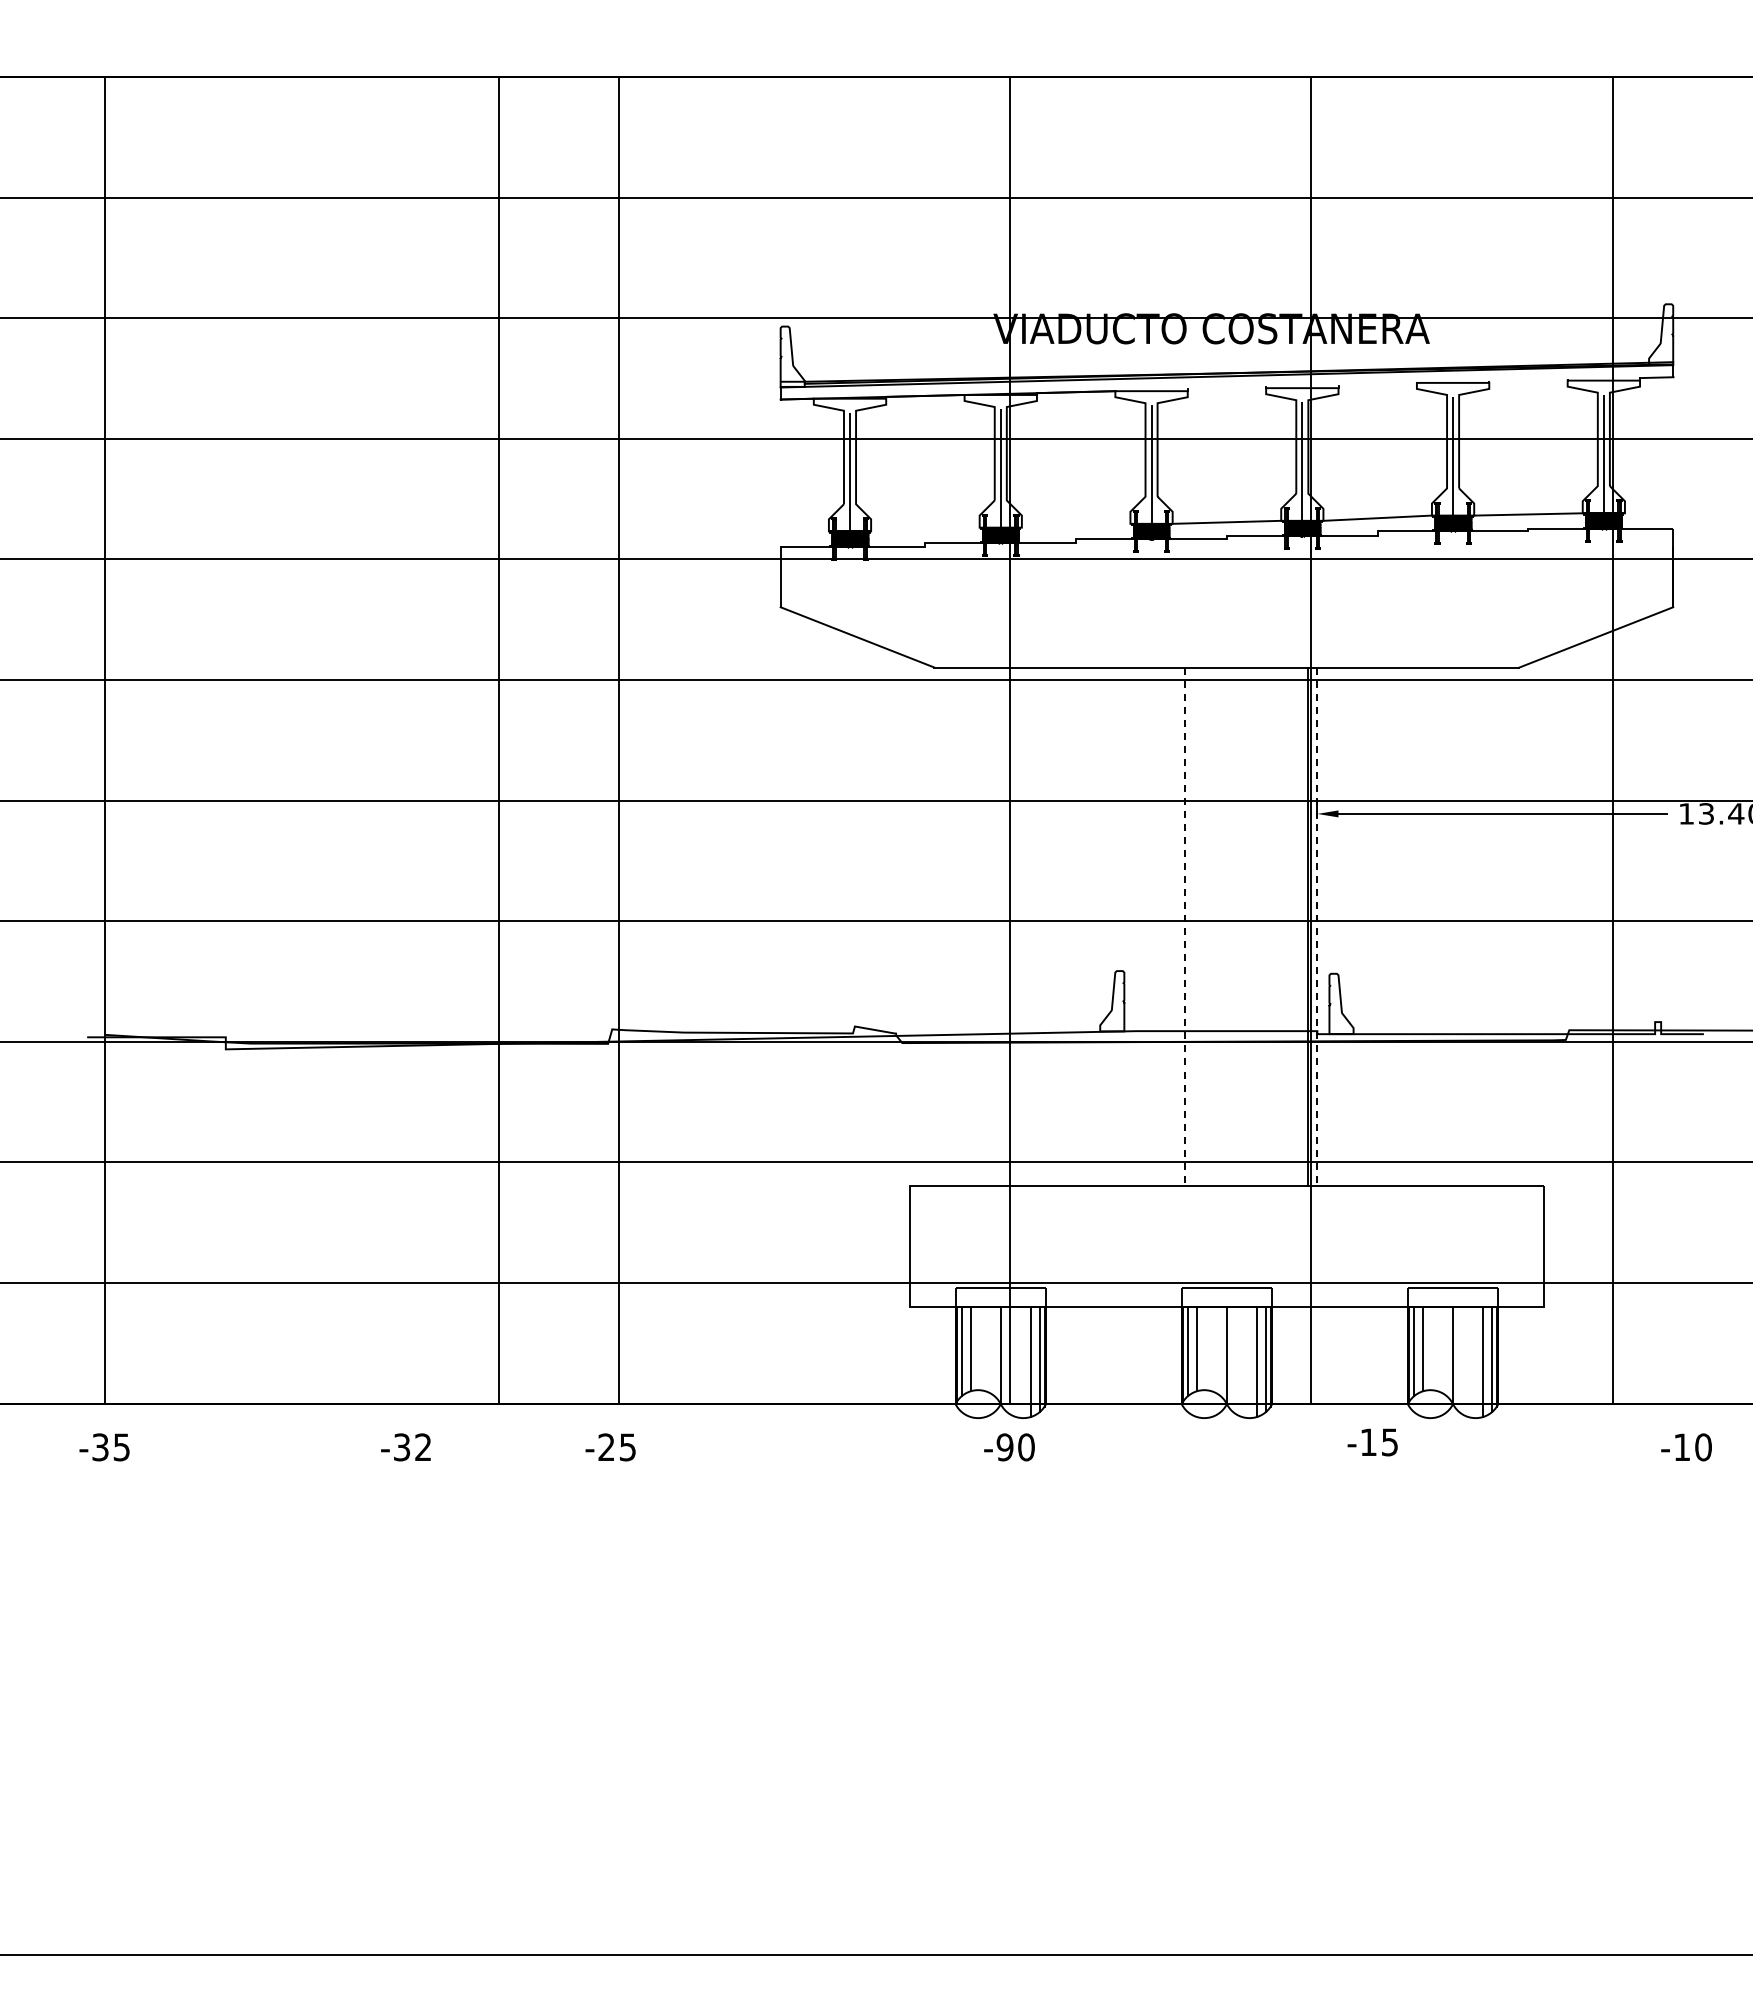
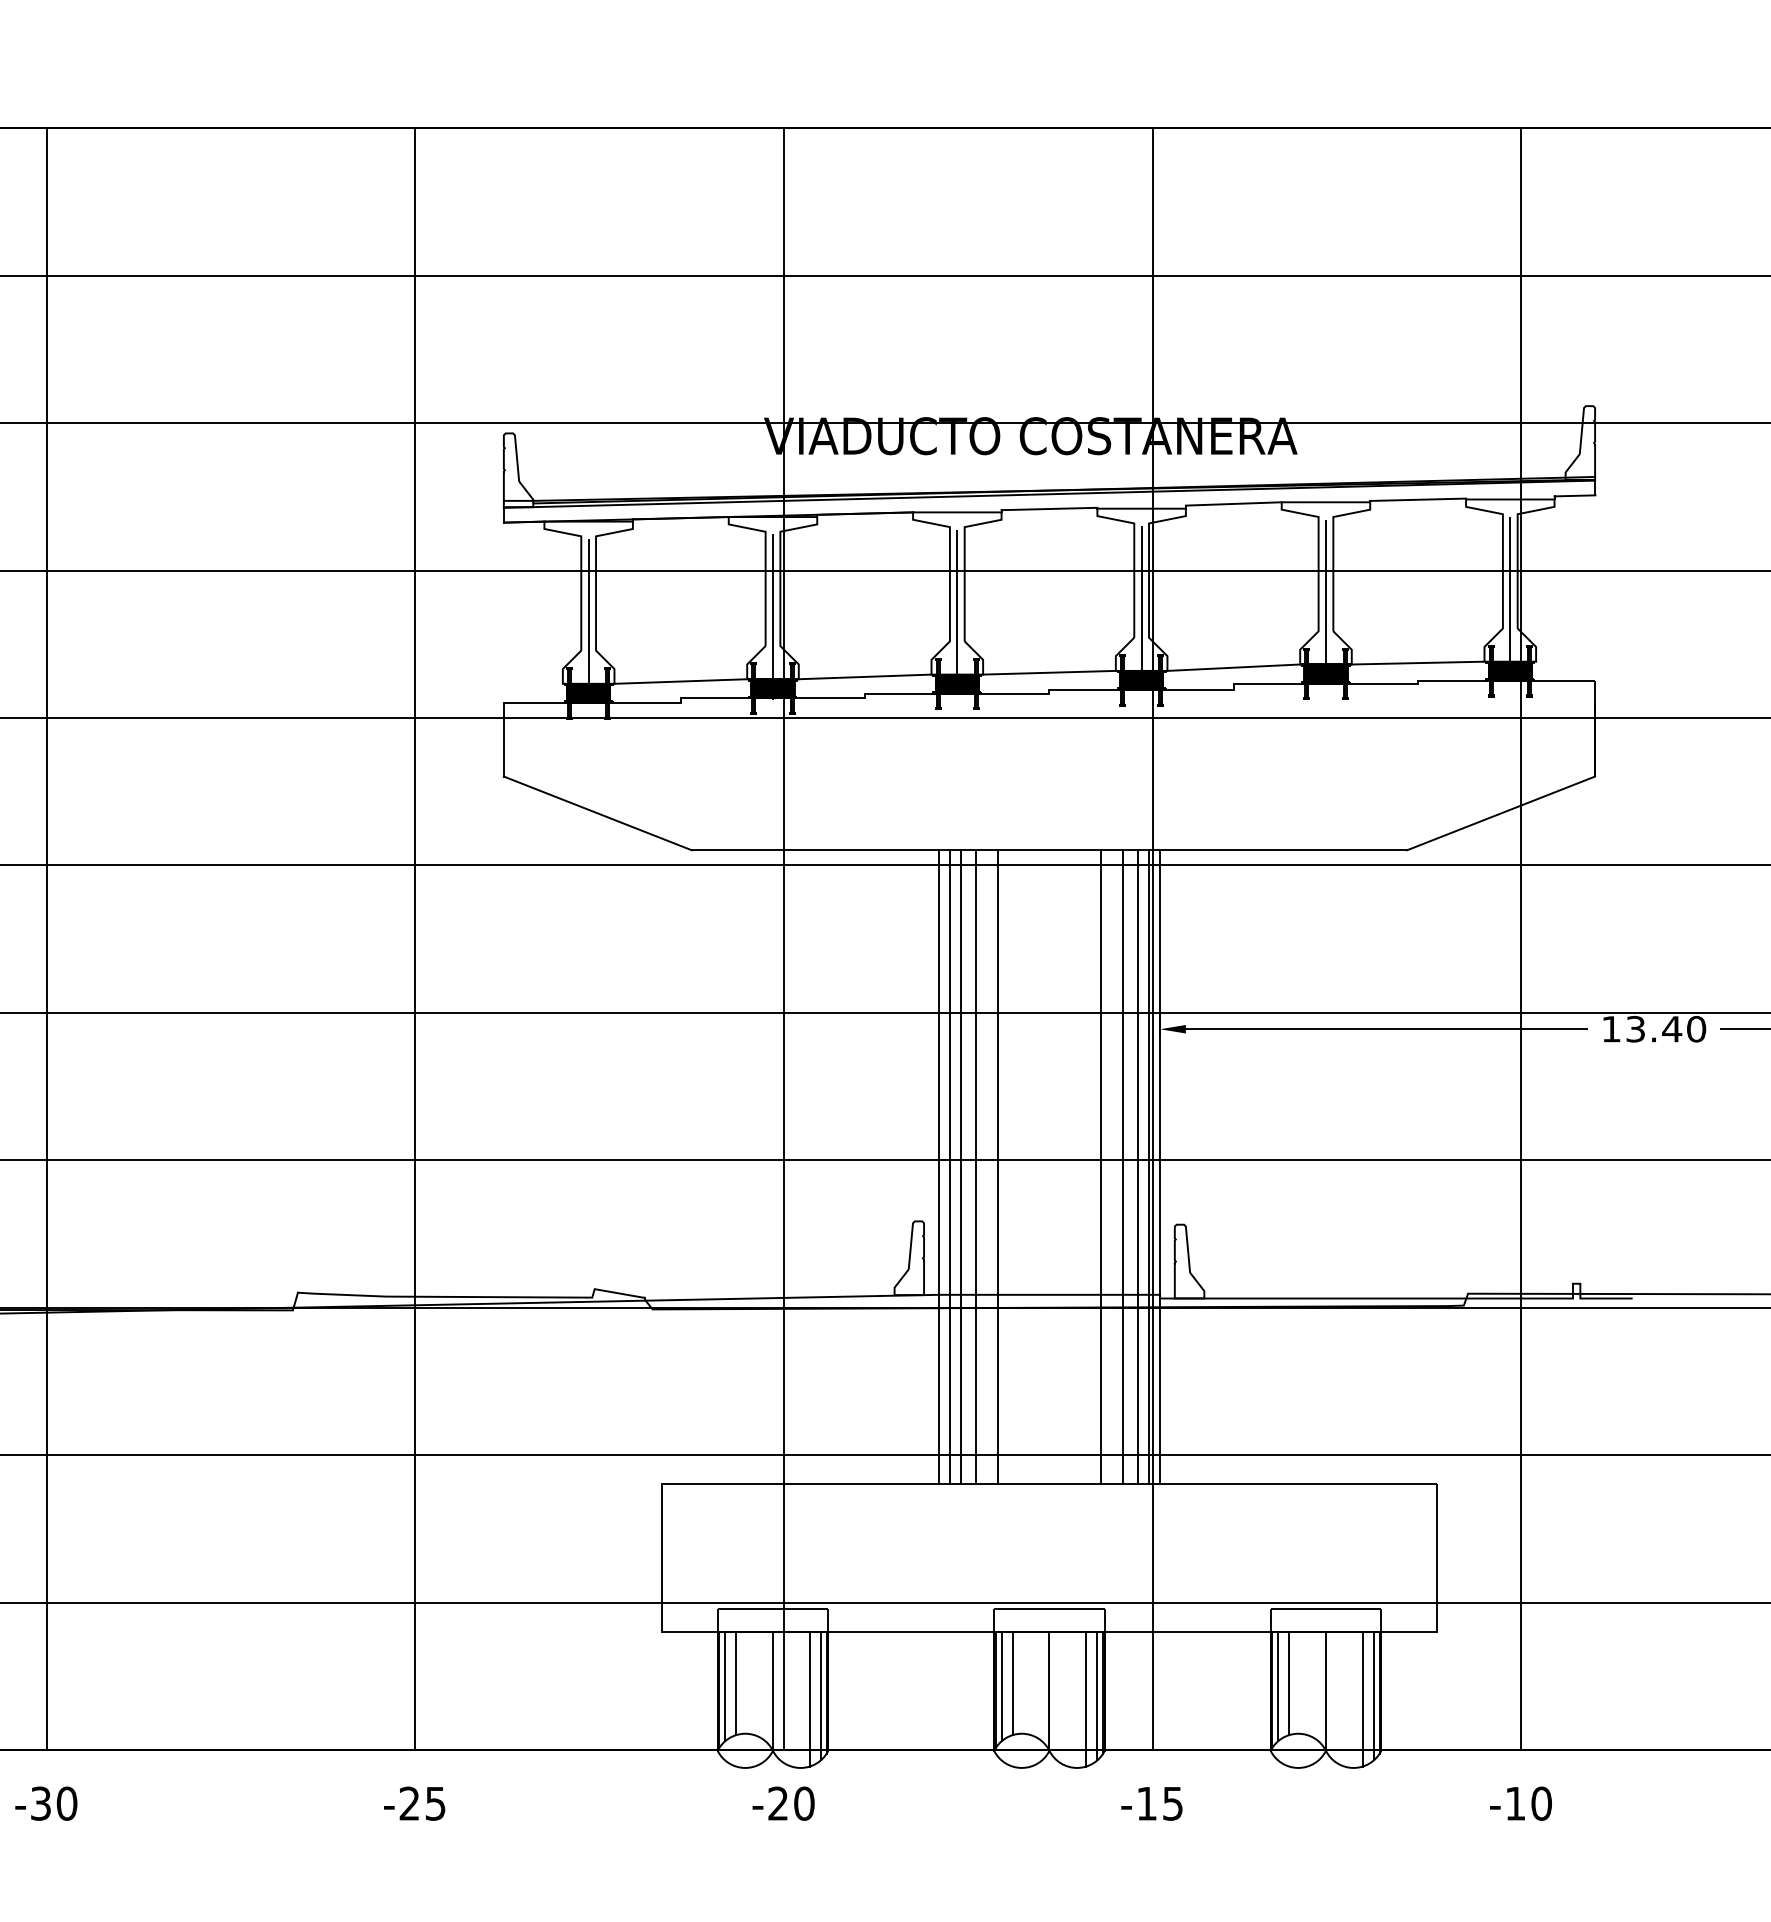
line: (1528, 380) -> (1418, 499), added
line: (1377, 383) -> (1233, 503), added
line: (1226, 388) -> (1048, 509), added
line: (1075, 525) -> (864, 676), added
line: (925, 529) -> (680, 681), added
line: (498, 739) -> (46, 938), moved
line: (619, 739) -> (415, 938), moved
line: (1136, 926) -> (938, 1166), added
line: (1145, 926) -> (949, 1166), added
line: (1154, 926) -> (960, 1166), added
line: (1166, 926) -> (975, 1166), added
line: (1269, 926) -> (1101, 1166), added
line: (1287, 926) -> (1123, 1166), added
line: (1299, 926) -> (1138, 1166), added
line: (1184, 927) -> (997, 1168), dashed -> solid
line: (1317, 927) -> (1160, 1168), dashed -> solid
text: (1372, 1442) -> (1151, 1803), moved
text: (423, 1447) -> (67, 1803), -32 -> -30
text: (610, 1447) -> (414, 1803), moved
text: (1004, 1447) -> (777, 1803), -90 -> -20
text: (1686, 1447) -> (1520, 1803), moved

